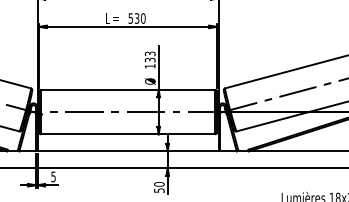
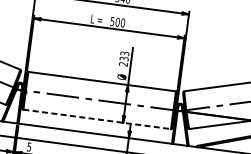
text: (136, 18) -> (117, 22), 530 -> 500
text: (149, 66) -> (122, 64), 133 -> 233
line: (128, 134) -> (97, 119), solid -> dashed

